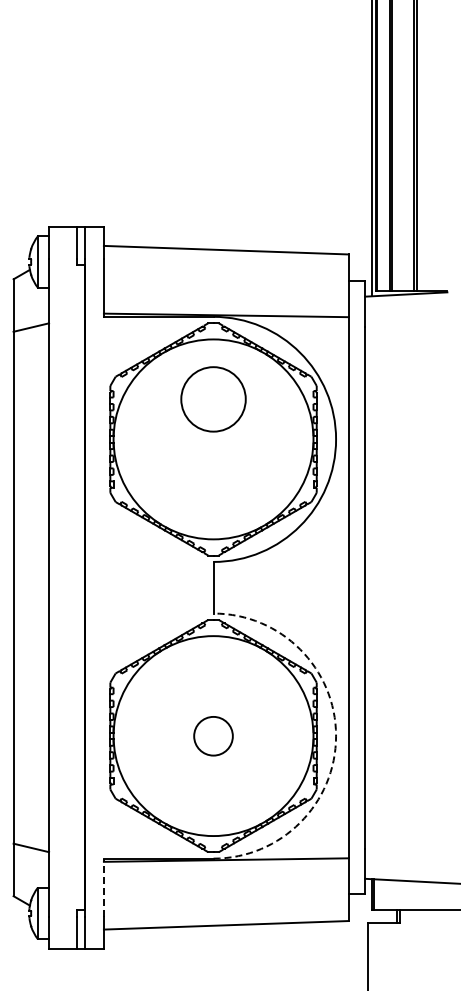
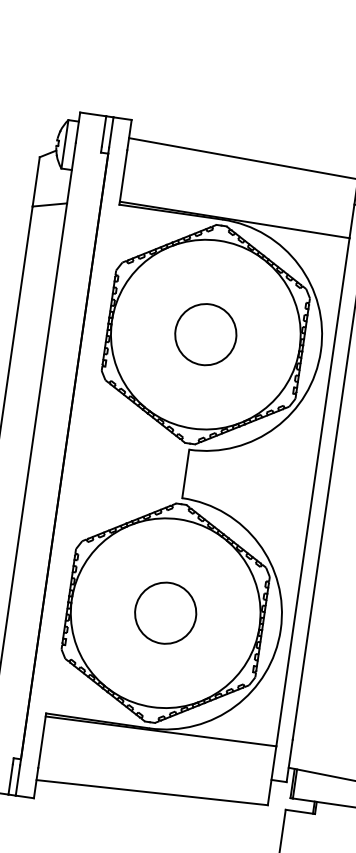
circle: (213, 399) -> (205, 334), moved
circle: (213, 736) -> (165, 613), size x1.67
arc: (336, 736) -> (281, 630), dashed -> solid
line: (103, 887) -> (41, 740), dashed -> solid

